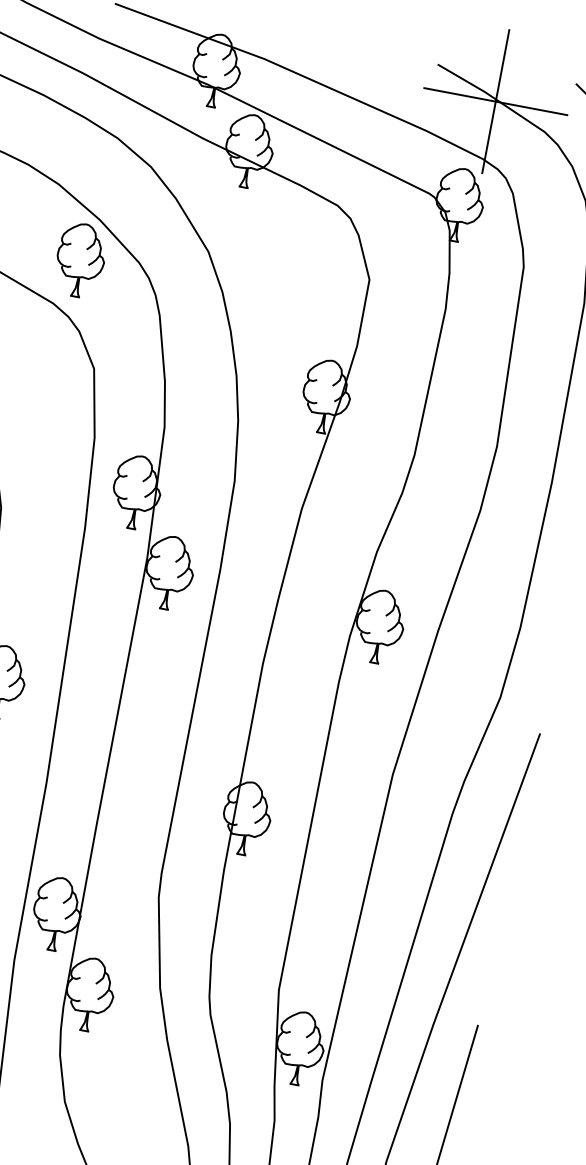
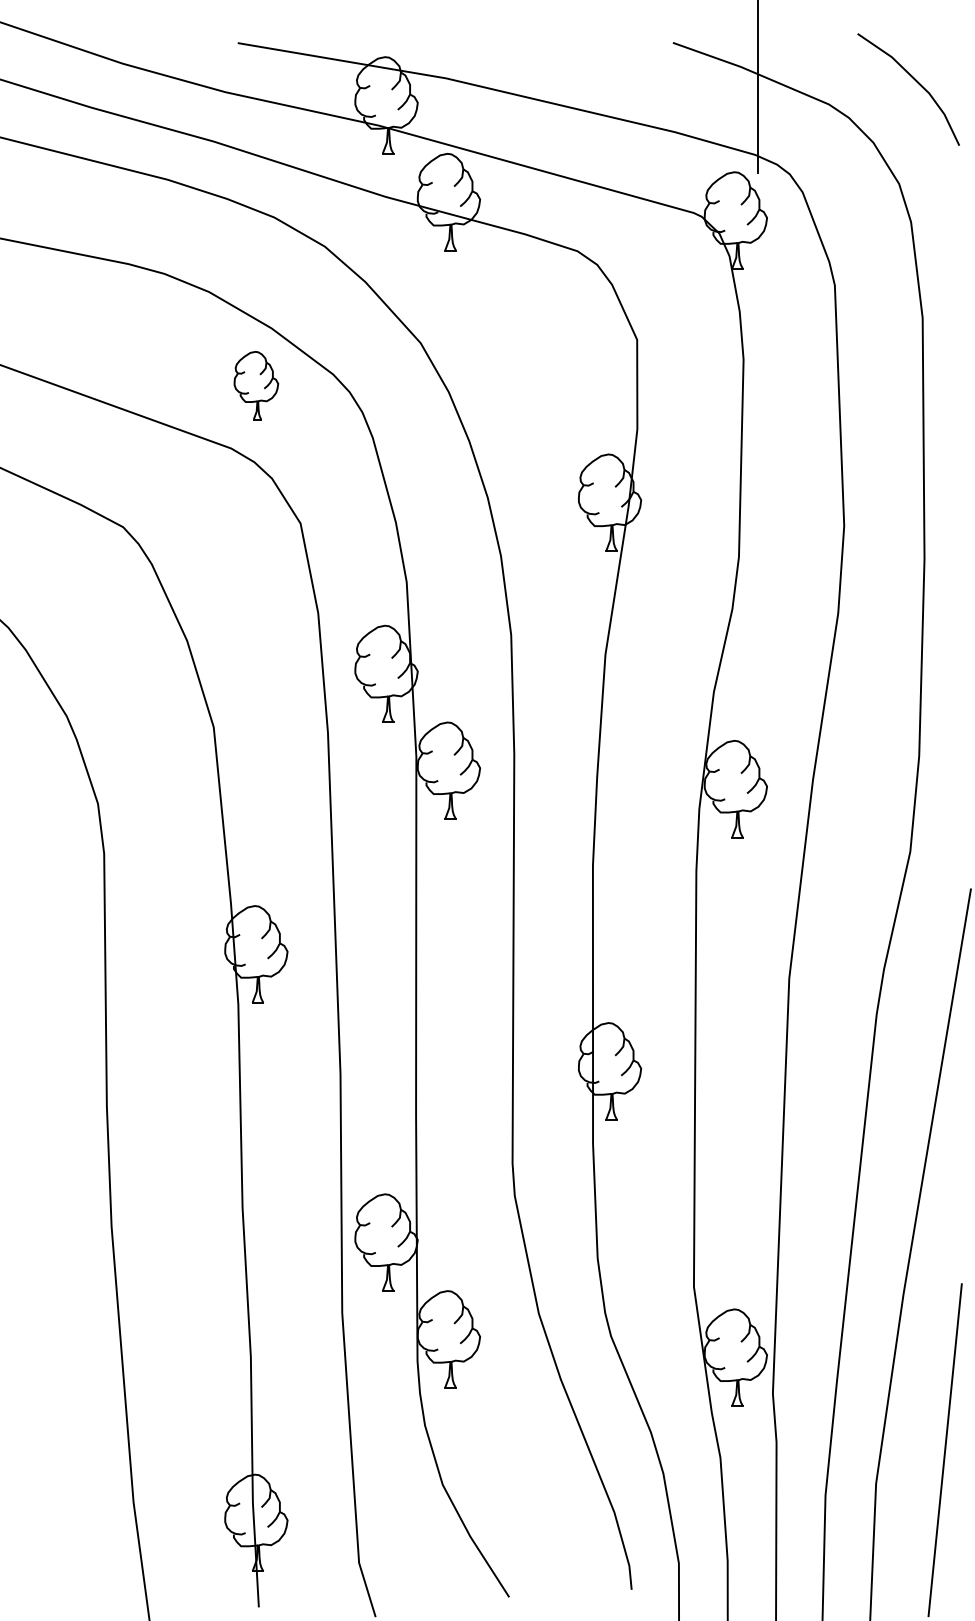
line: (495, 101) -> (757, 76), removed
part: (80, 260) -> (256, 385), size x0.7

